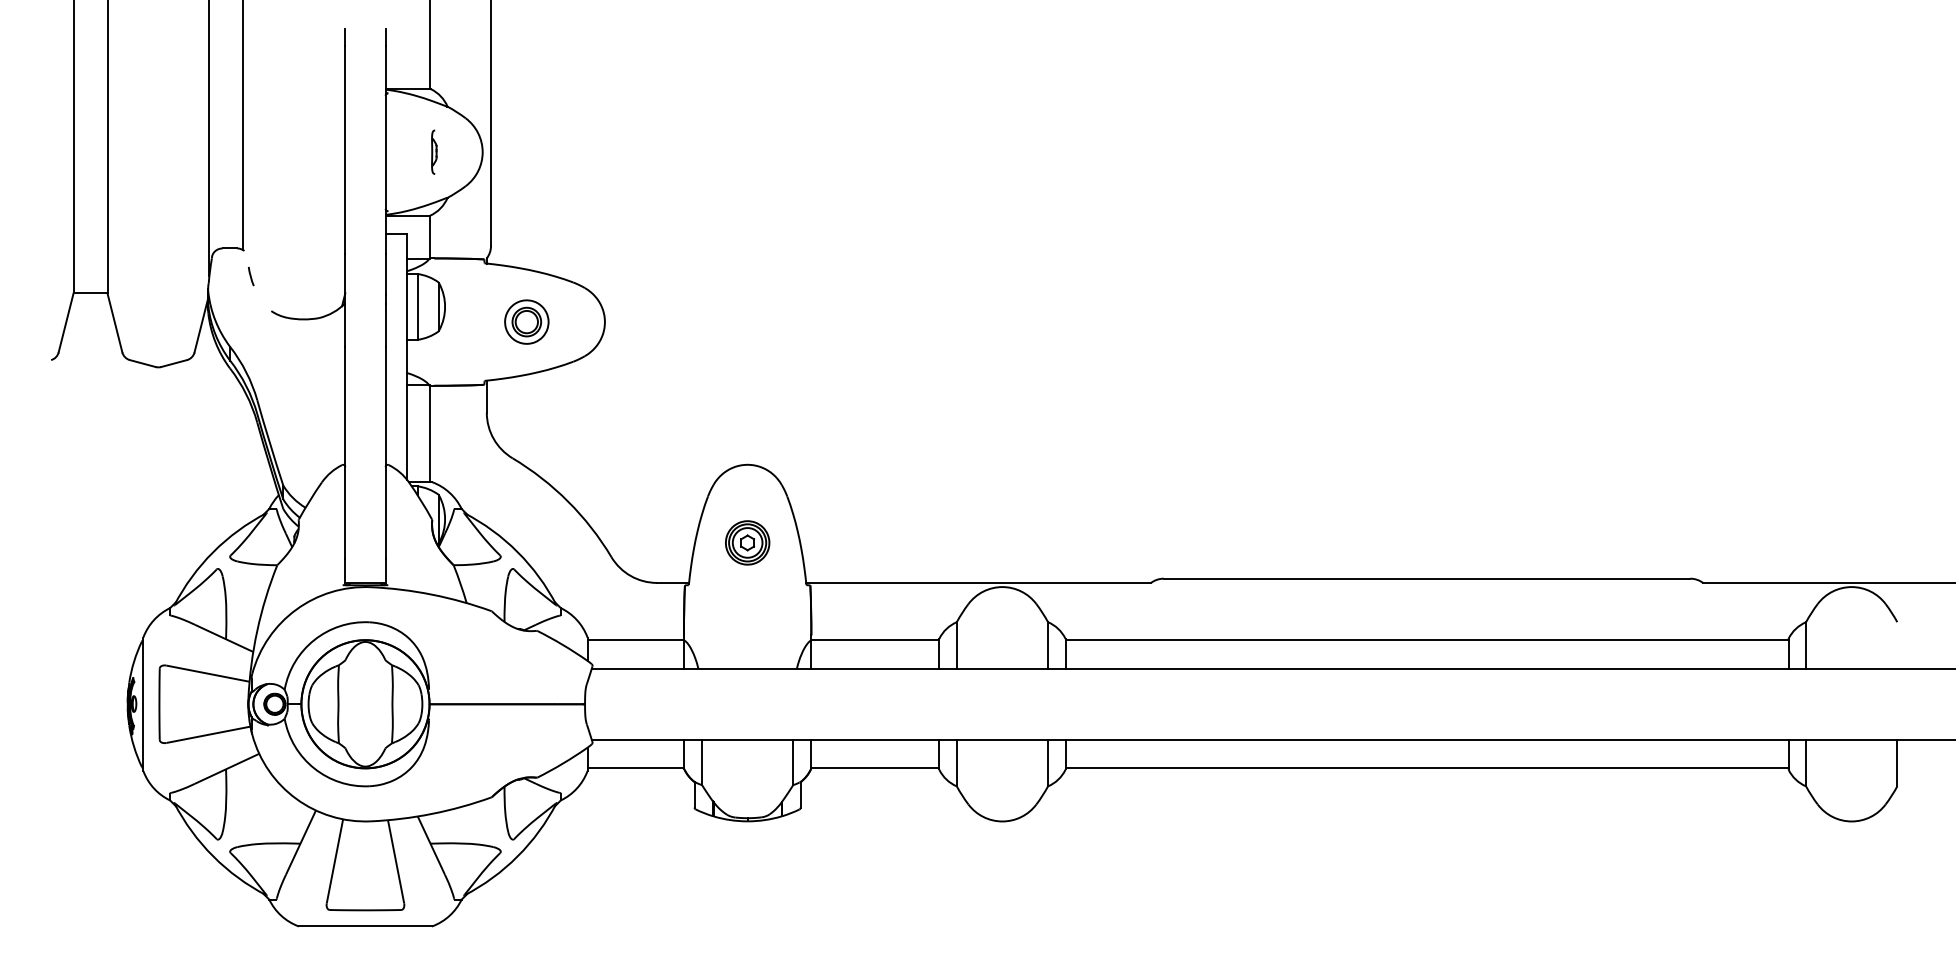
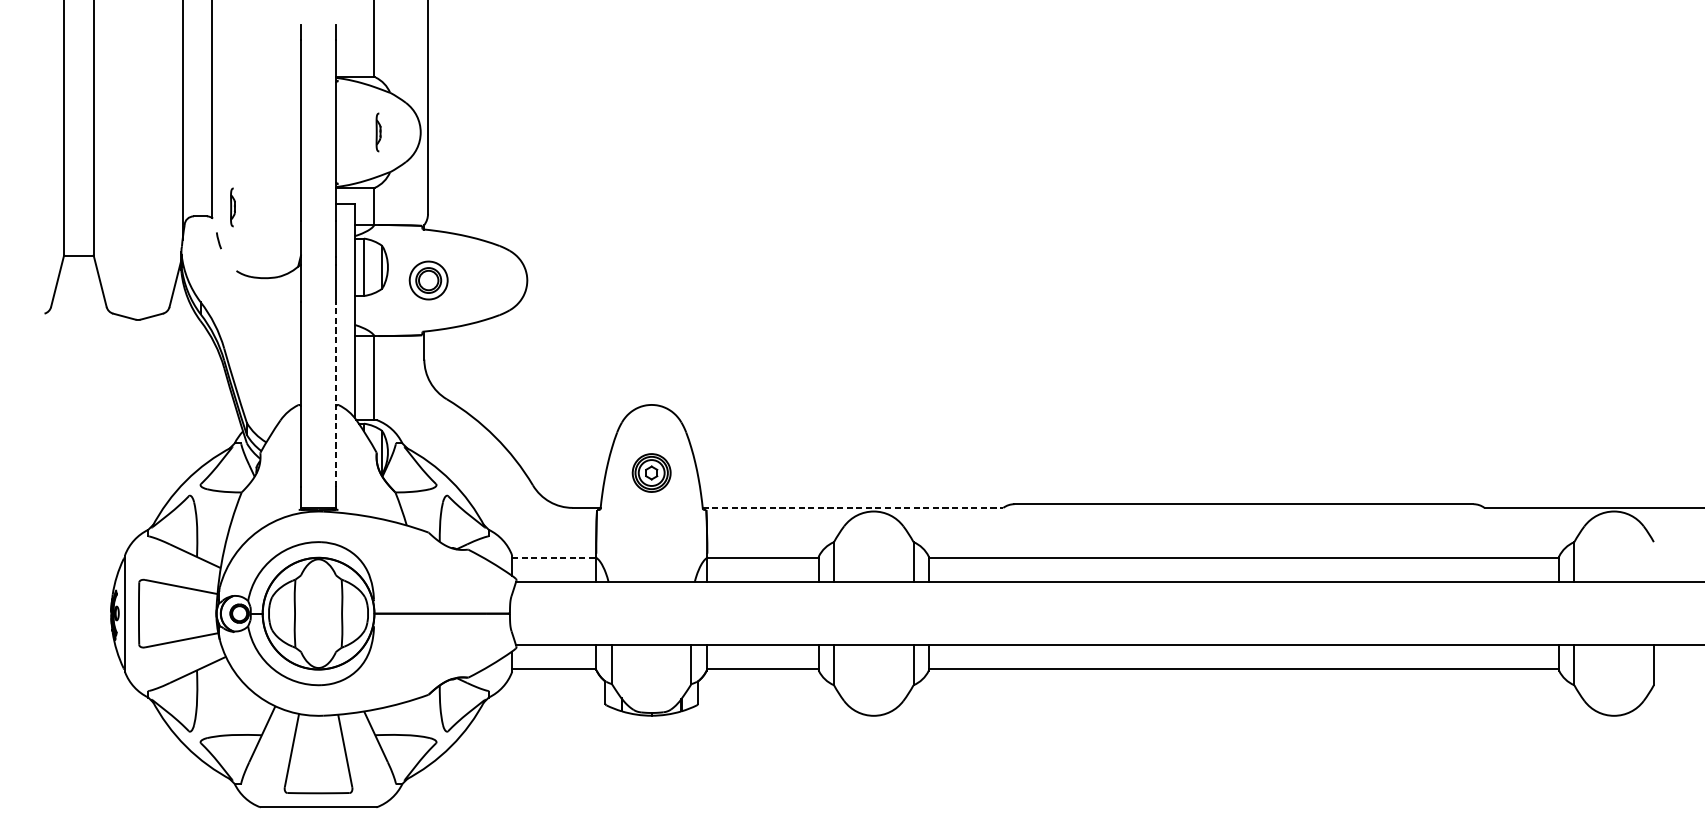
part: (267, 237) -> (233, 206), added
part: (526, 321) -> (428, 280), moved
line: (385, 452) -> (336, 394), solid -> dashed
line: (979, 582) -> (853, 507), solid -> dashed
line: (636, 640) -> (554, 558), solid -> dashed

